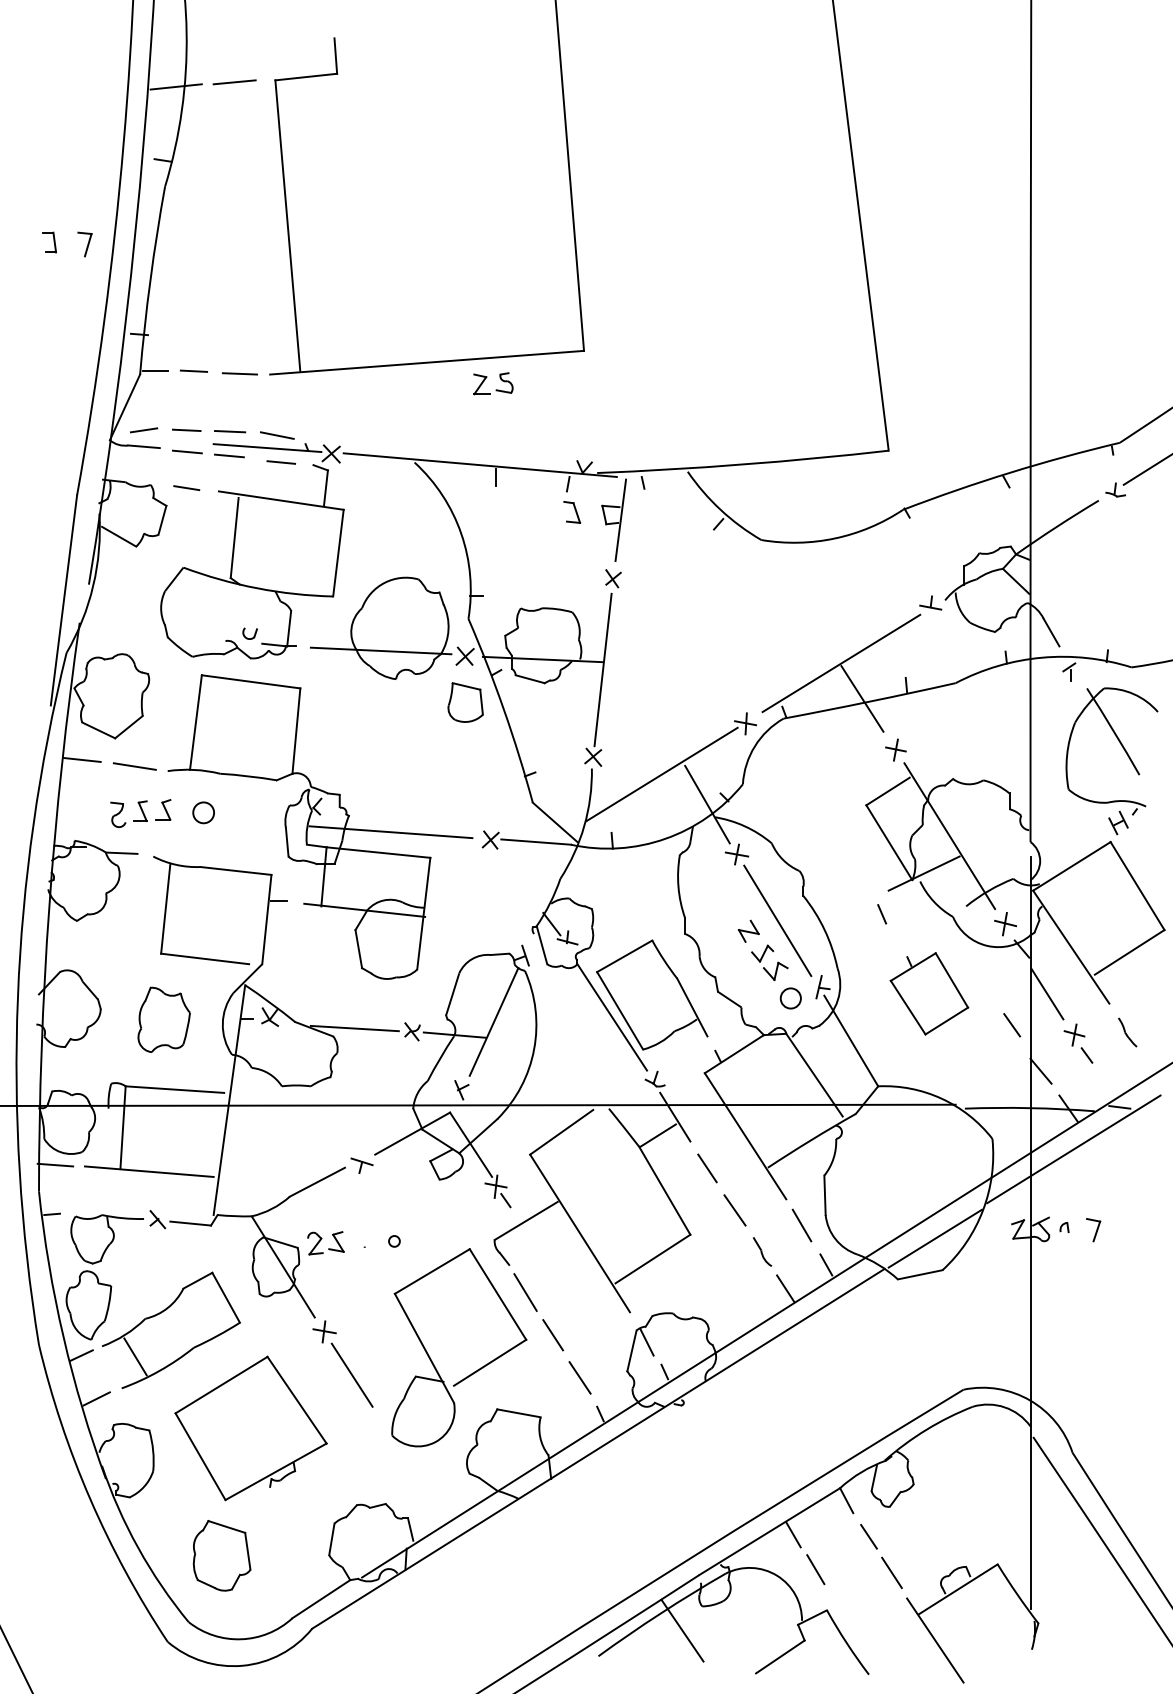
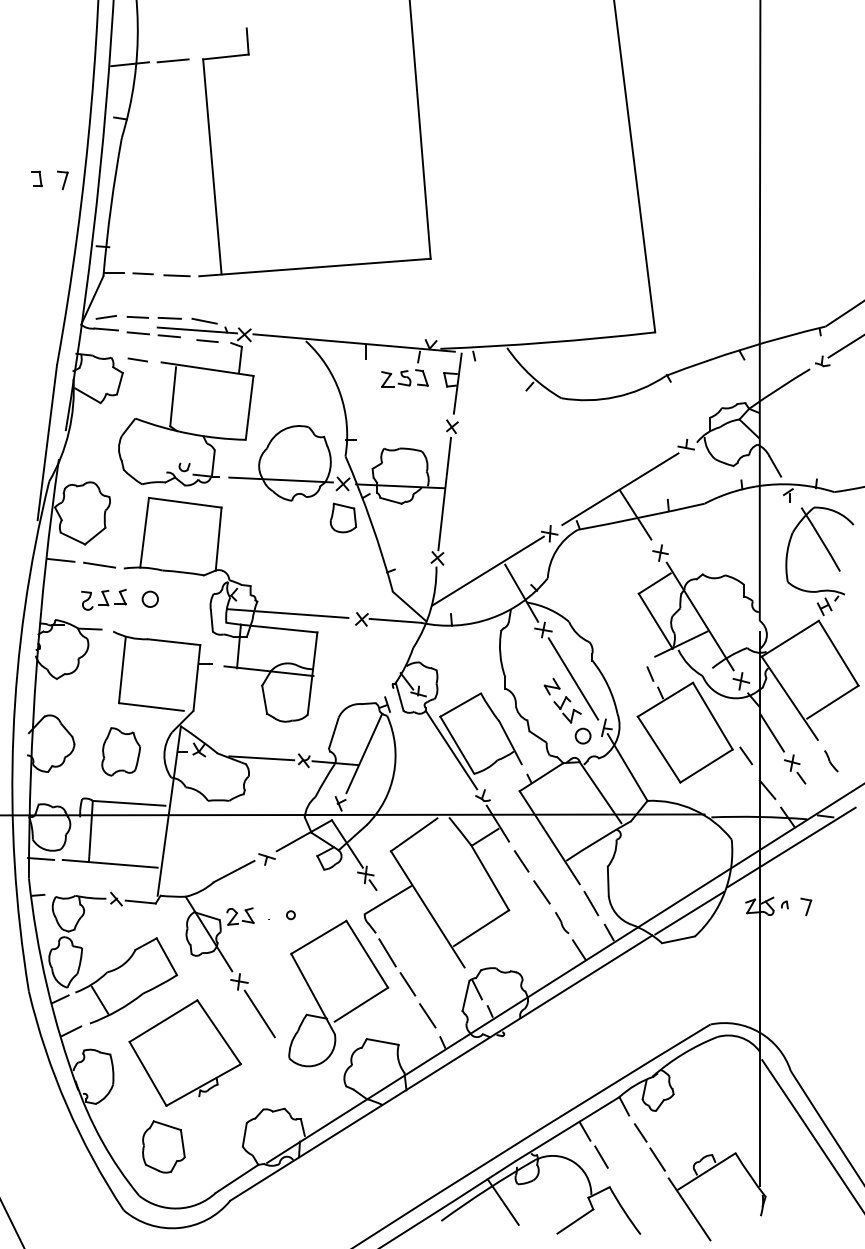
part: (495, 389) -> (397, 383), moved
part: (929, 993) -> (685, 732), size x1.67

